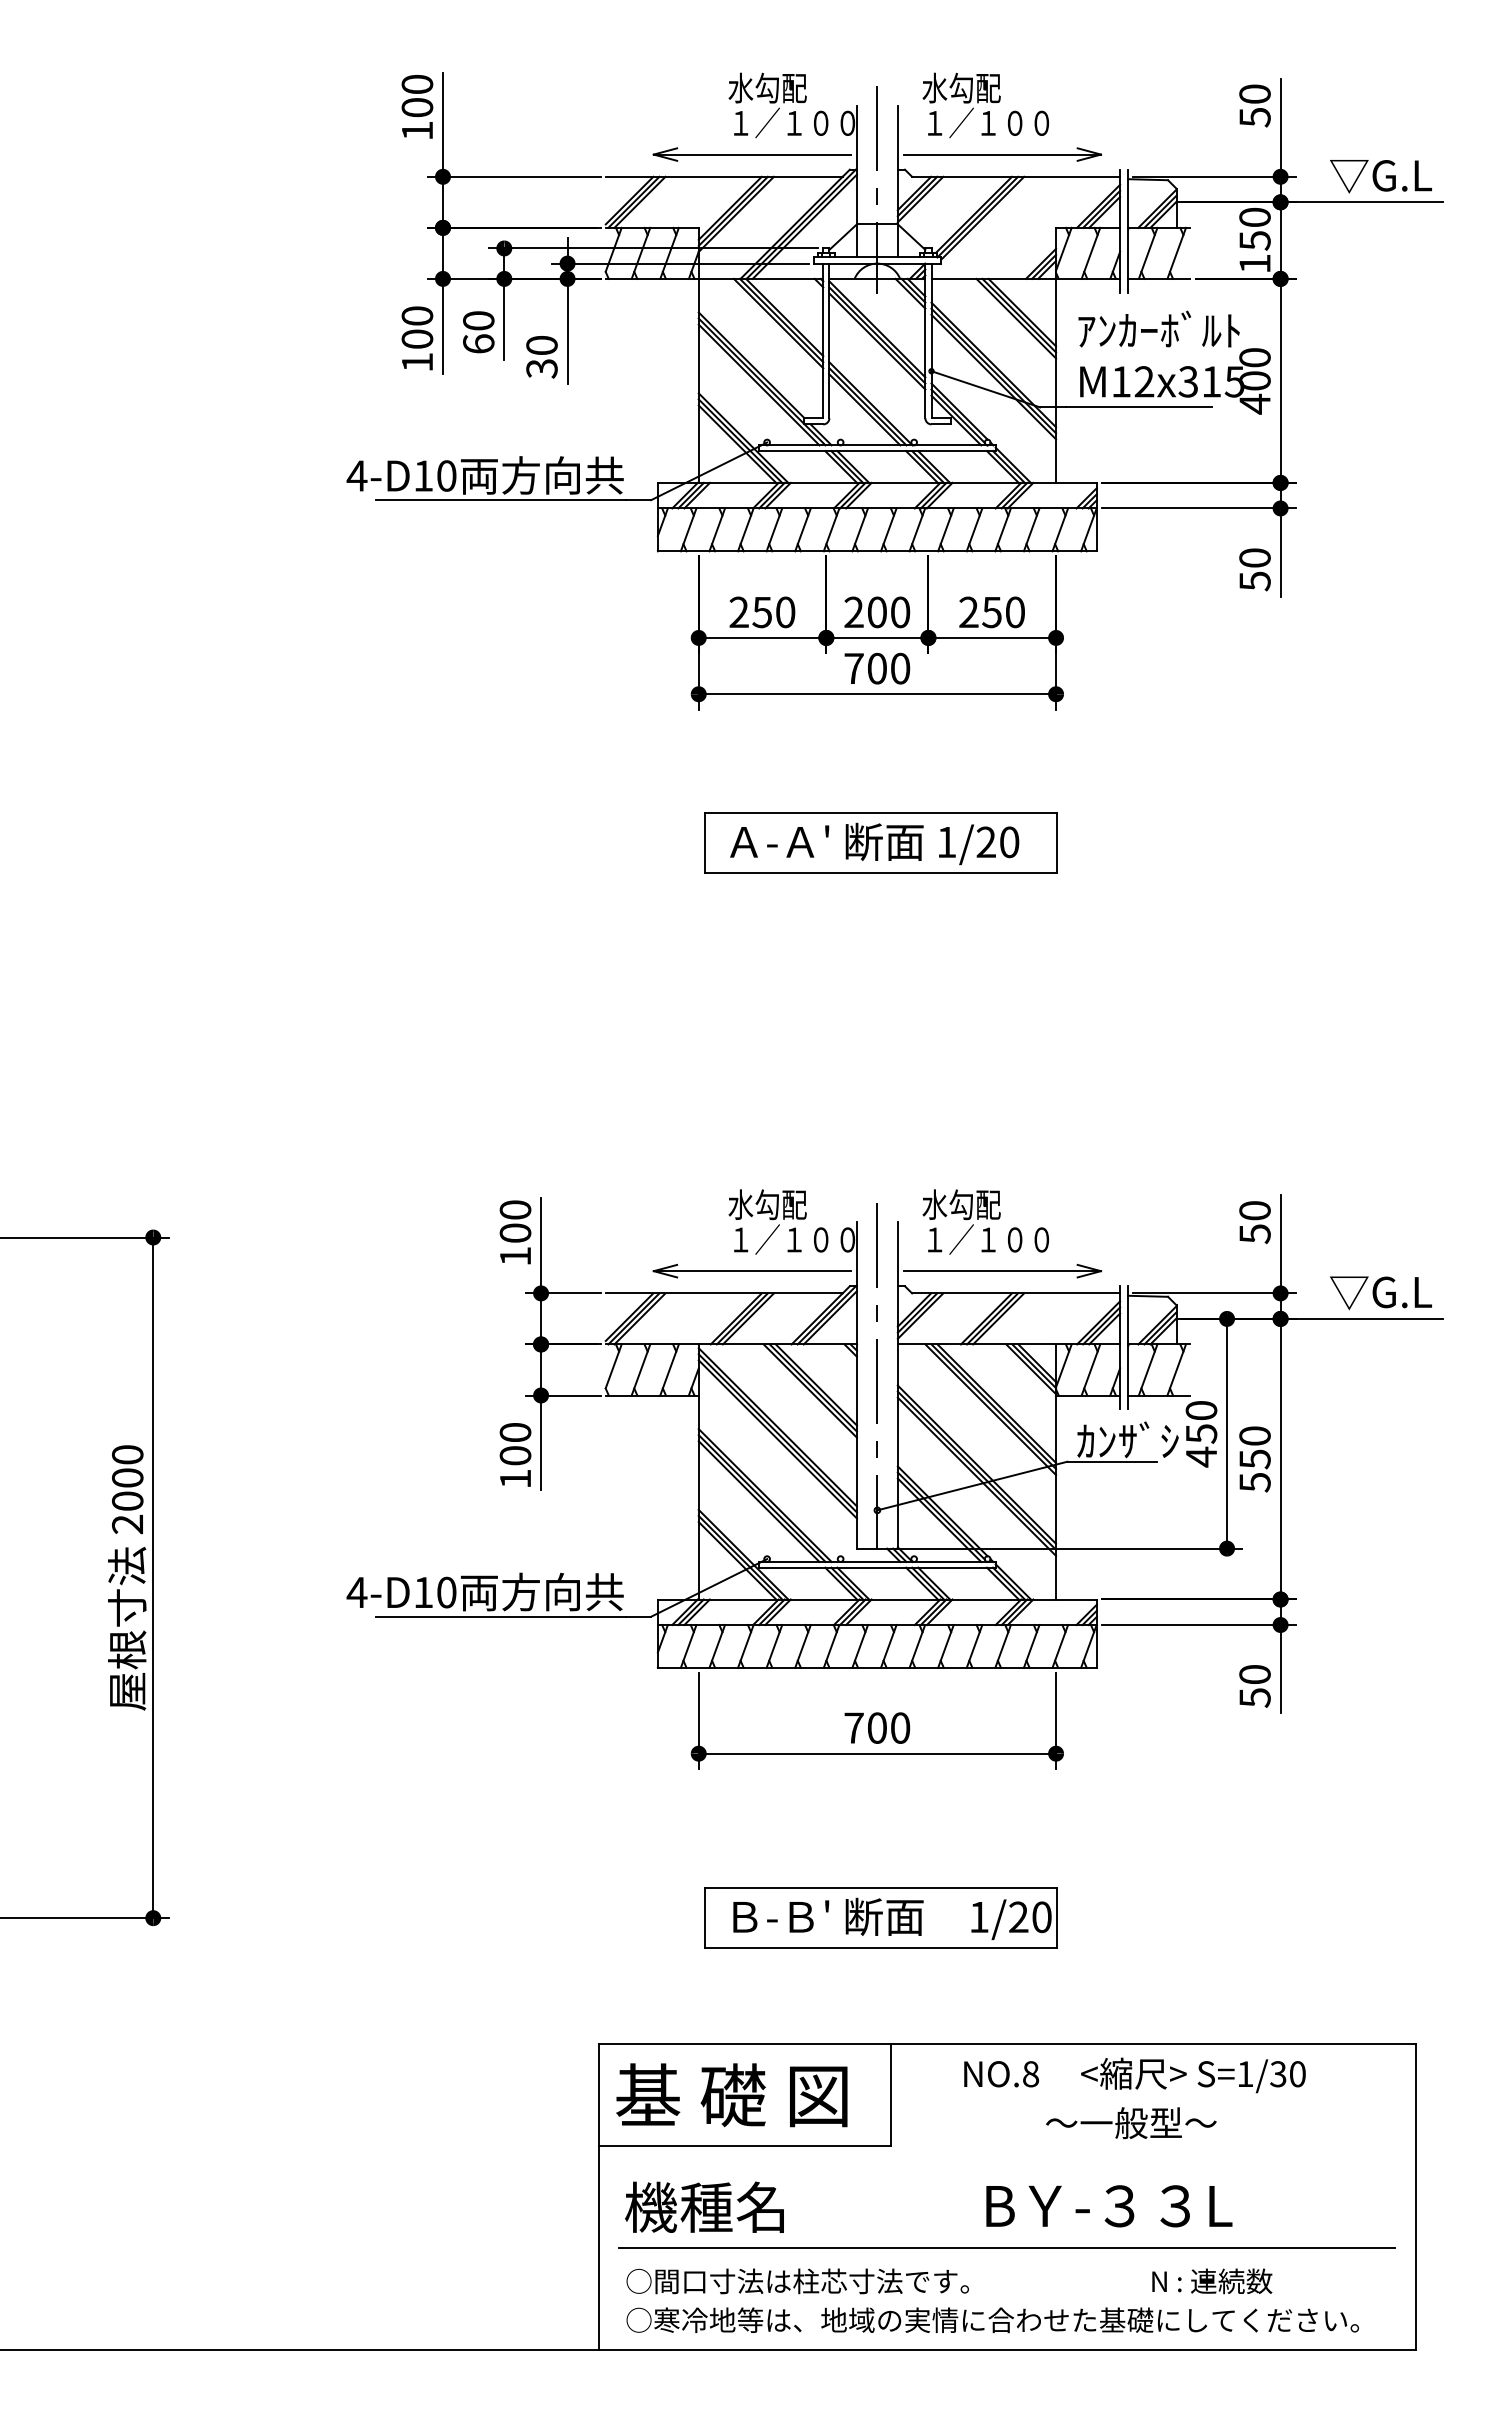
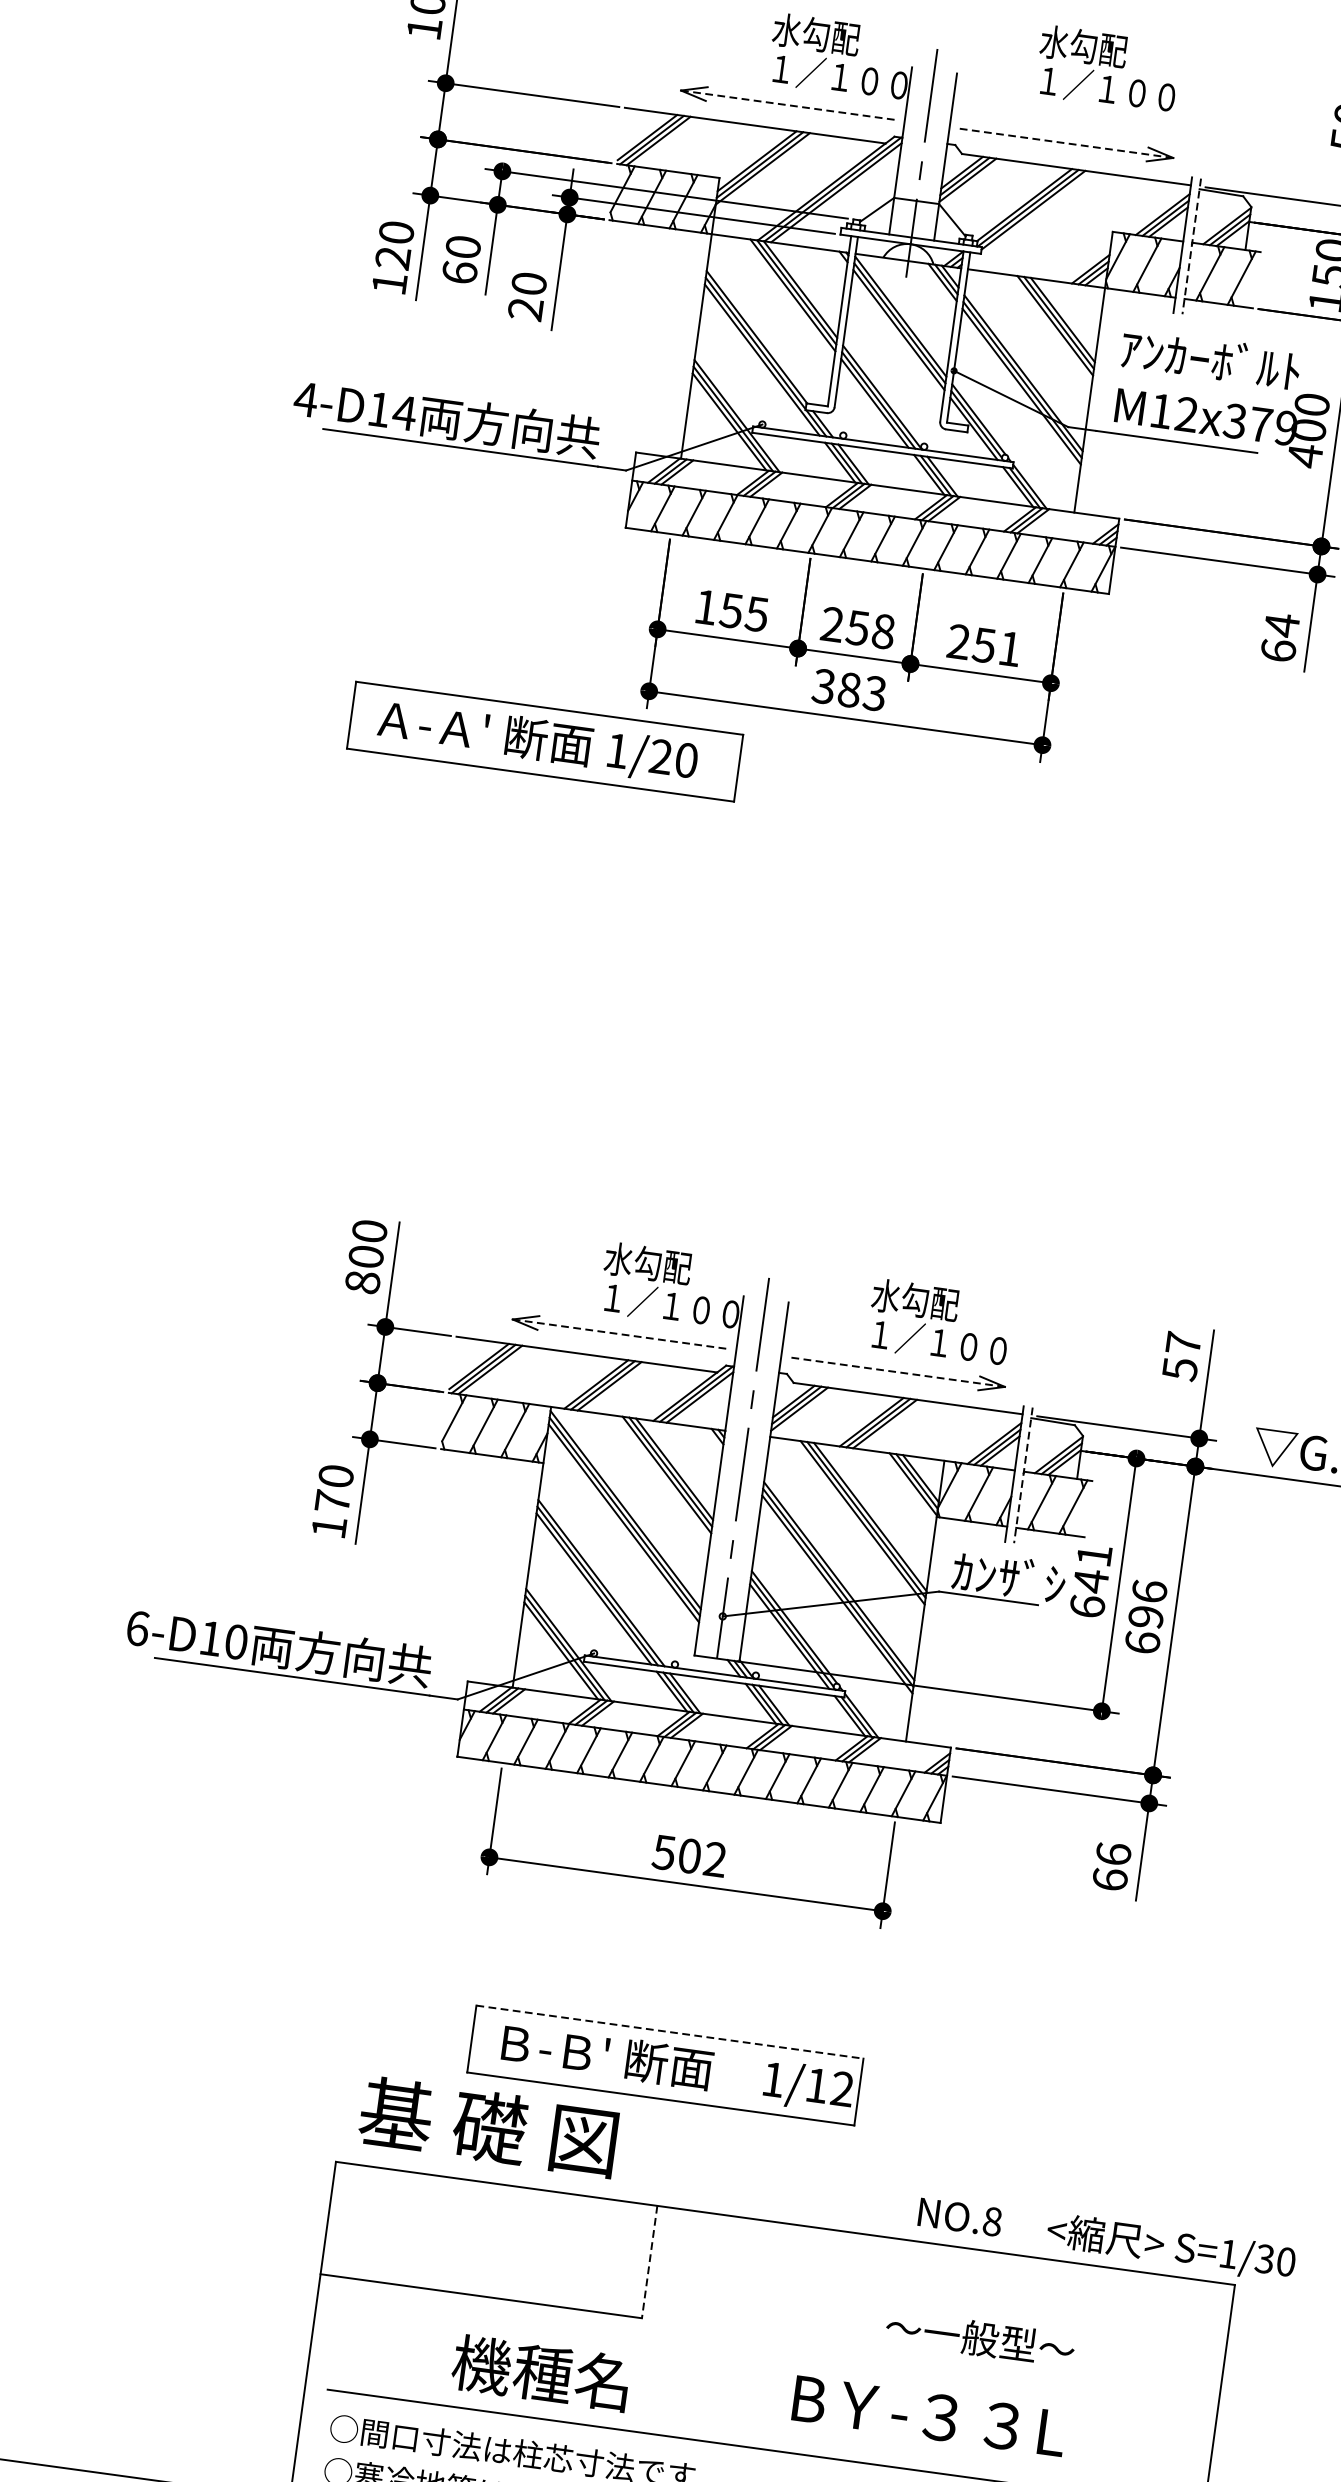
text: (985, 105) -> (1107, 69), moved
line: (752, 154) -> (789, 105), solid -> dashed
line: (1002, 154) -> (1064, 143), solid -> dashed
line: (1128, 231) -> (1191, 246), solid -> dashed
text: (417, 338) -> (393, 257), 100 -> 120
text: (541, 368) -> (525, 309), 30 -> 20
text: (1223, 381) -> (1273, 426), M12x315 -> M12x379
text: (446, 475) -> (404, 412), 4-D10 -> 4-D14
text: (1254, 569) -> (1279, 637), 50 -> 64
text: (762, 612) -> (731, 610), 250 -> 155
text: (888, 612) -> (870, 629), 200 -> 258
text: (1015, 612) -> (1010, 649), 250 -> 251
text: (877, 668) -> (849, 689), 700 -> 383
part: (880, 842) -> (544, 741), moved
text: (1254, 1210) -> (1183, 1343), 50 -> 57
text: (985, 1221) -> (939, 1322), moved
text: (515, 1255) -> (362, 1281), 100 -> 800
line: (752, 1271) -> (621, 1334), solid -> dashed
line: (1002, 1271) -> (896, 1372), solid -> dashed
line: (1128, 1347) -> (1023, 1475), solid -> dashed
text: (1201, 1434) -> (1090, 1581), 450 -> 641
text: (515, 1455) -> (332, 1501), 100 -> 170
text: (1254, 1459) -> (1145, 1617), 550 -> 696
text: (356, 1592) -> (137, 1628), 4-D10 -> 6-D10
text: (1254, 1685) -> (1111, 1866), 50 -> 66
text: (877, 1727) -> (690, 1855), 700 -> 502
line: (881, 1887) -> (670, 2032), solid -> dashed
text: (1030, 1917) -> (829, 2087), 1/20 -> 1/12
text: (1134, 2075) -> (1106, 2238), moved
text: (731, 2095) -> (488, 2127), moved
line: (891, 2095) -> (650, 2262), solid -> dashed
text: (1131, 2123) -> (980, 2339), moved
text: (704, 2206) -> (540, 2372), moved
text: (1109, 2206) -> (929, 2416), moved

